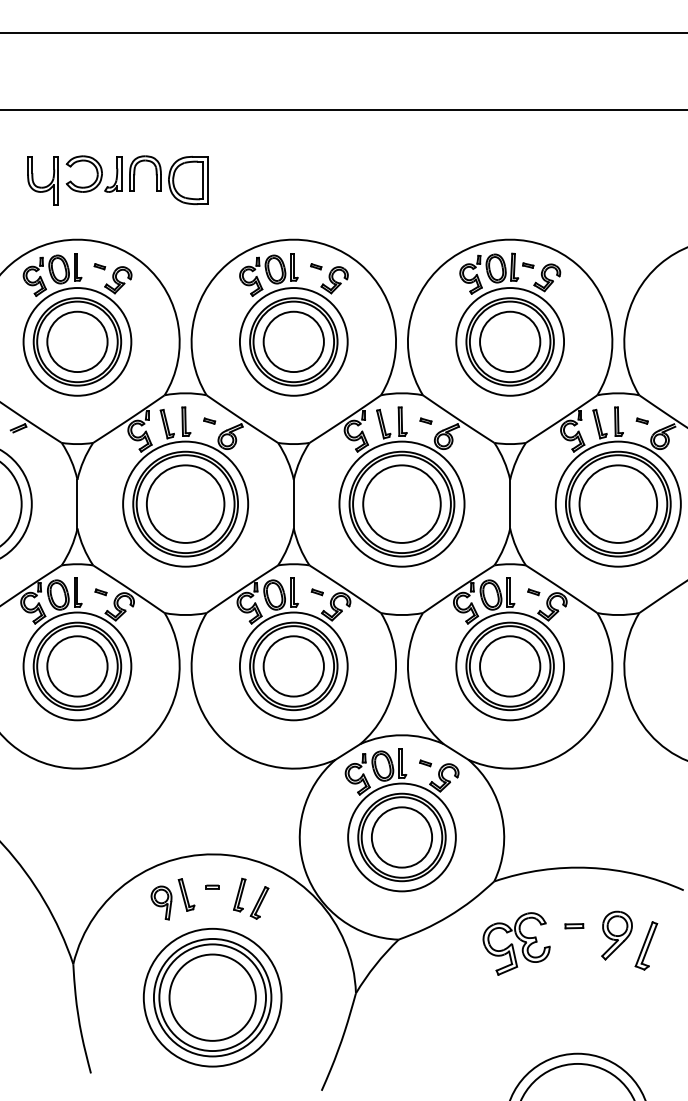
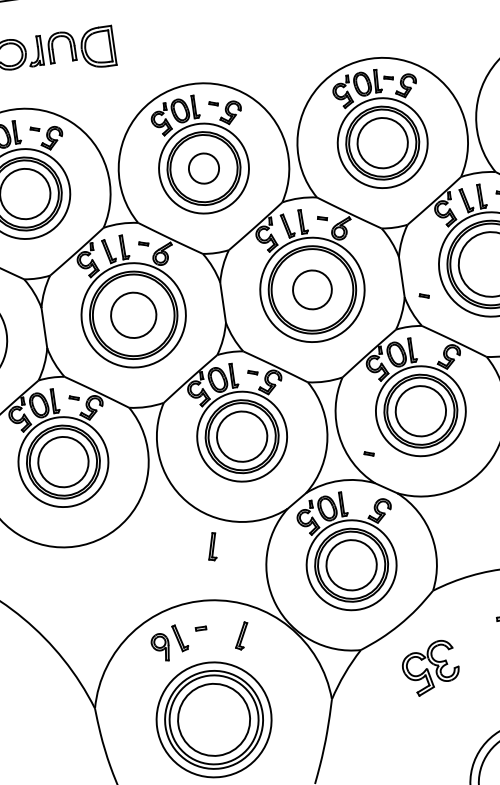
circle: (293, 341) -> (203, 168), size x0.6
circle: (185, 503) -> (133, 314), size x0.7
circle: (401, 503) -> (311, 289), size x0.6
part: (533, 592) -> (424, 296), moved
part: (425, 763) -> (369, 454), moved
part: (239, 894) -> (212, 546), moved
part: (516, 943) -> (430, 667), moved

